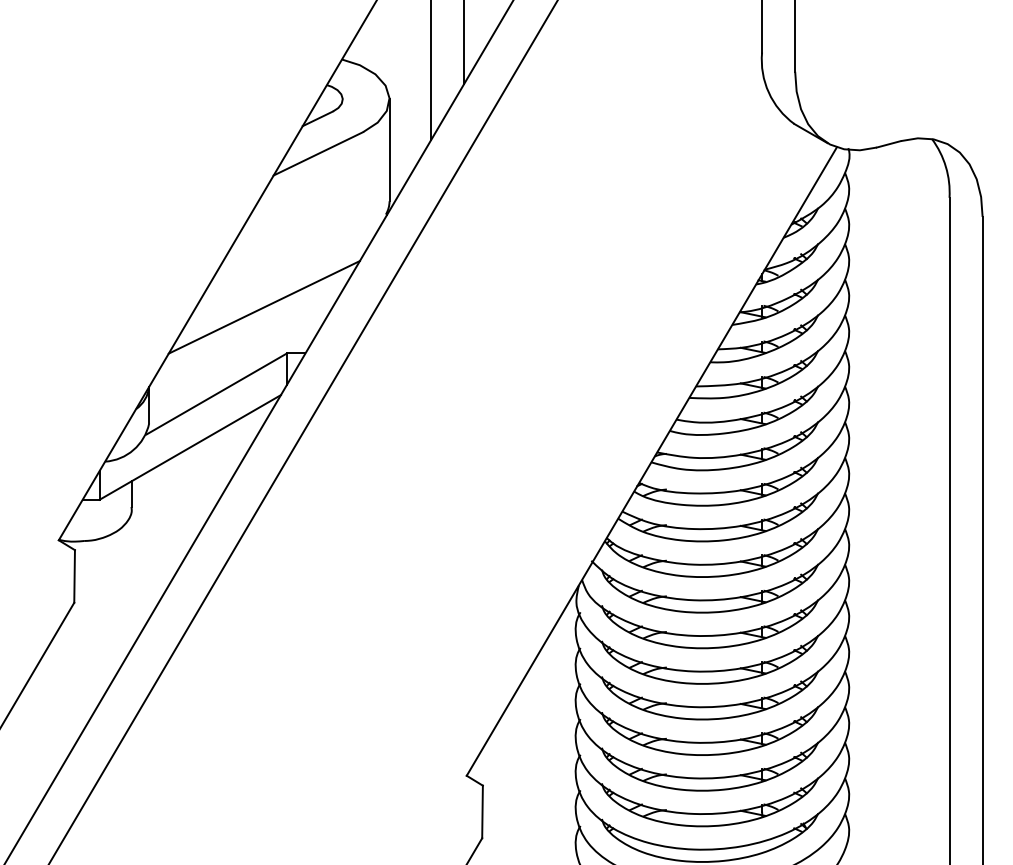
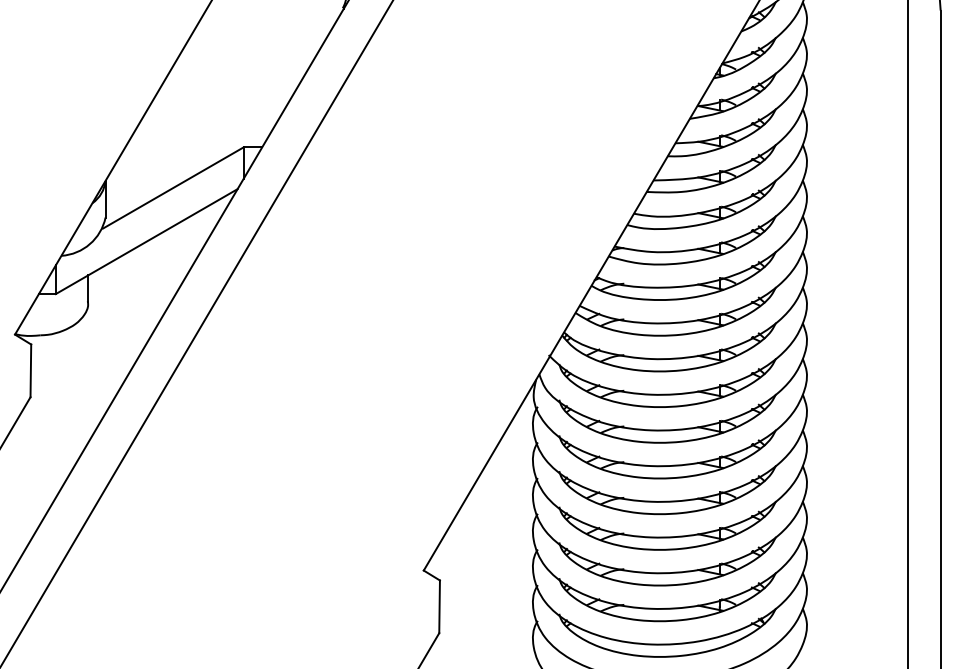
line: (263, 307) -> (220, 101), removed

